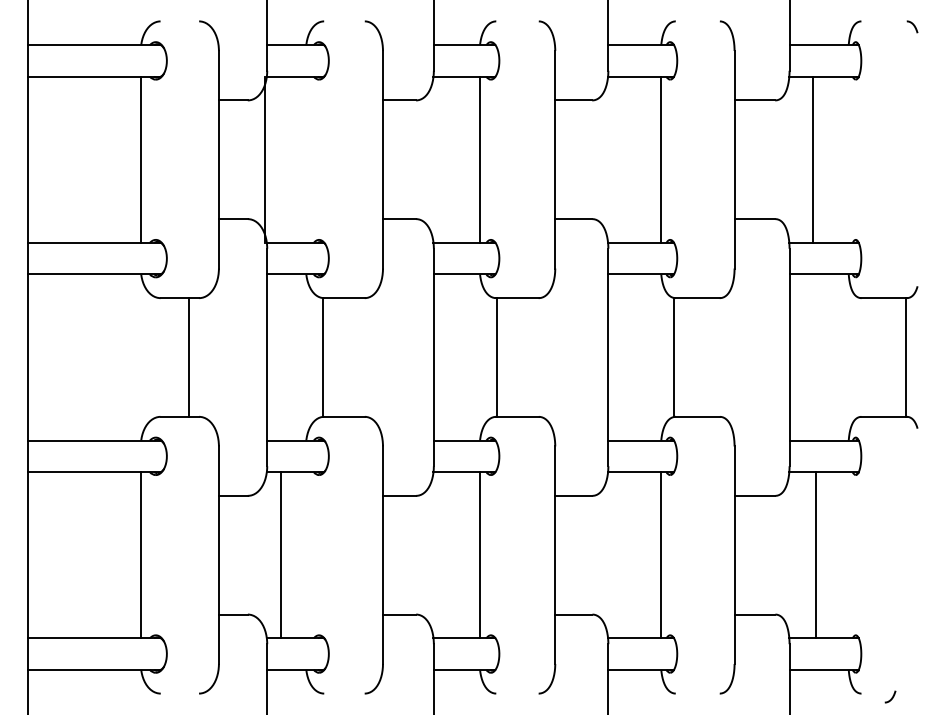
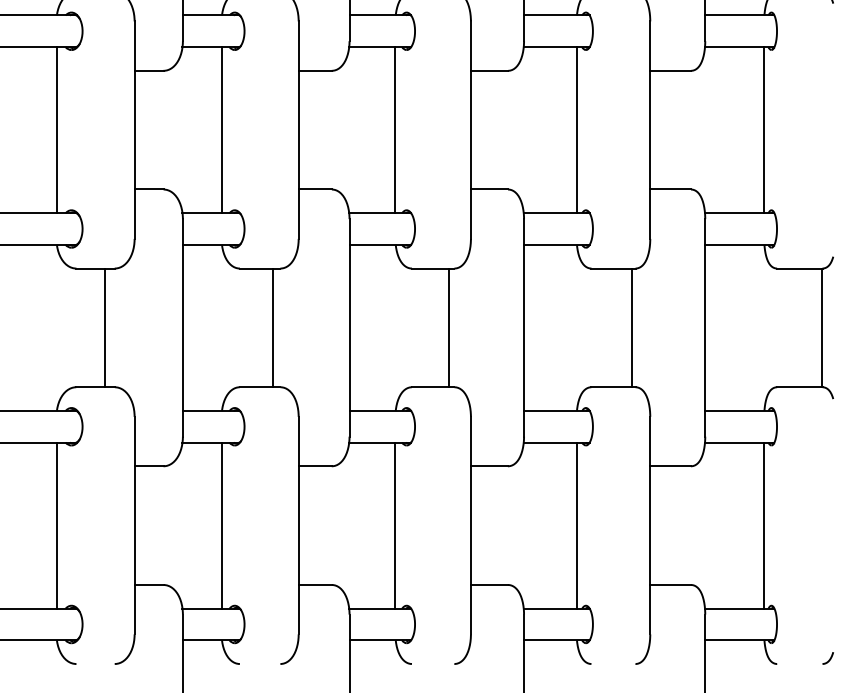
line: (264, 159) -> (221, 129), moved
line: (812, 159) -> (764, 129), moved
line: (323, 357) -> (273, 327), moved
line: (497, 357) -> (449, 327), moved
line: (673, 357) -> (632, 327), moved
line: (280, 555) -> (221, 525), moved
line: (815, 555) -> (764, 525), moved
curve: (891, 697) -> (829, 658), moved

